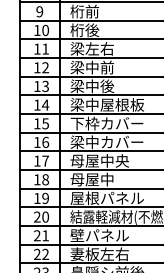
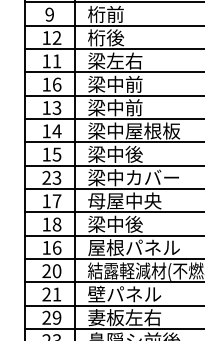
text: (45, 30) -> (56, 38), 10 -> 12
text: (45, 67) -> (56, 84), 12 -> 16
text: (107, 86) -> (134, 108), 梁中後 -> 梁中前
text: (106, 123) -> (133, 154), 下枠カバー -> 梁中後
text: (41, 141) -> (51, 176), 16 -> 23
text: (92, 179) -> (115, 224), 母屋中 -> 梁中後
text: (45, 198) -> (56, 247), 19 -> 16
text: (45, 254) -> (56, 317), 22 -> 29

